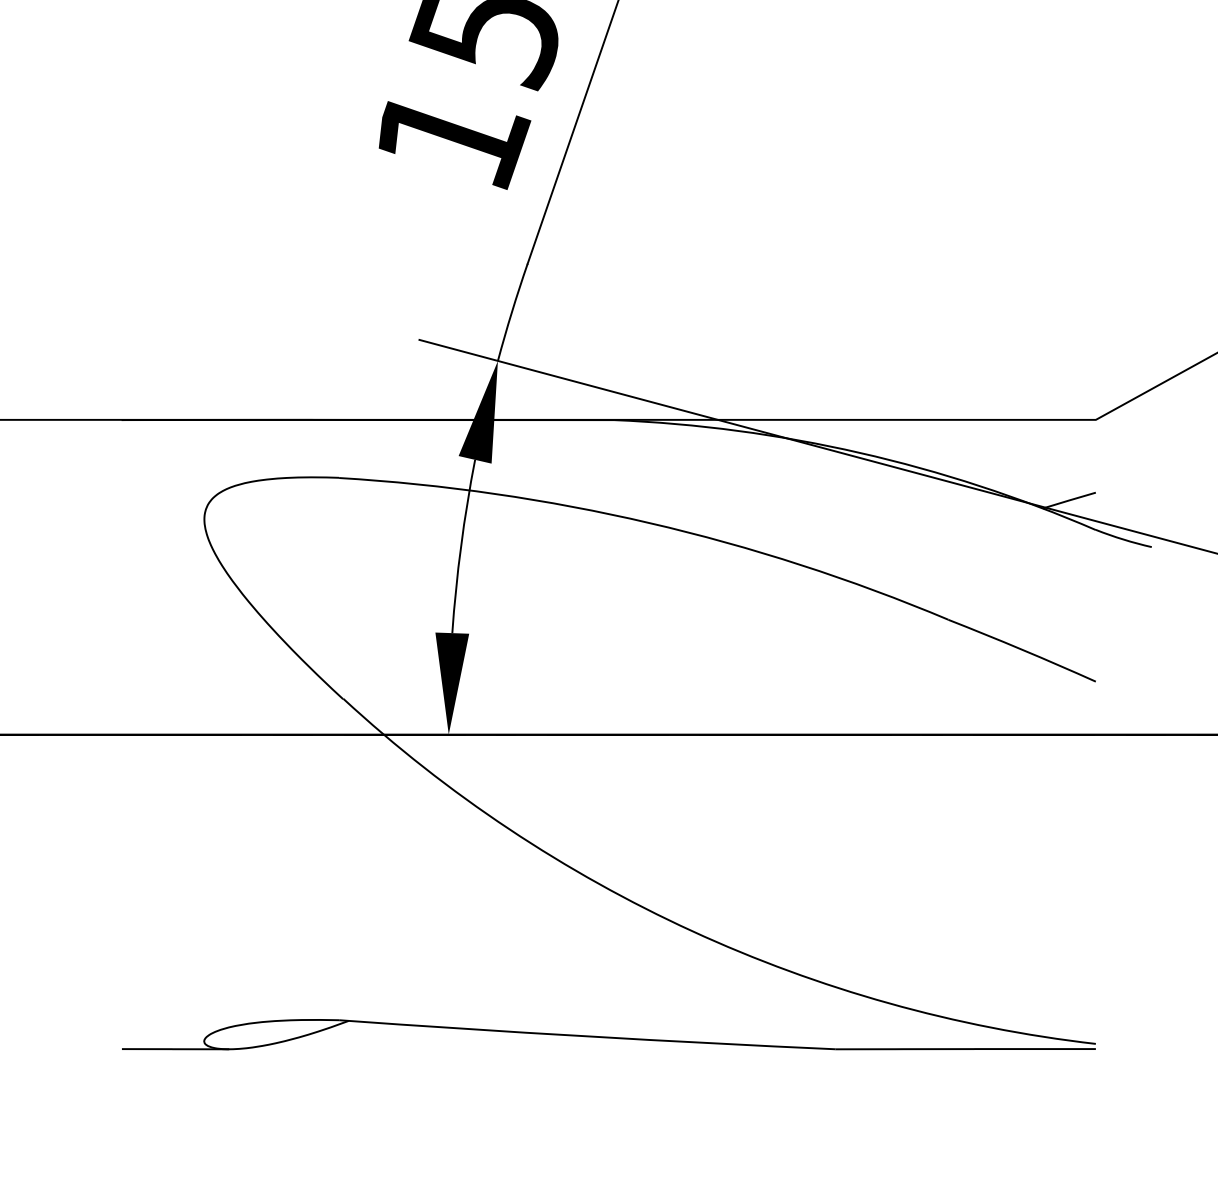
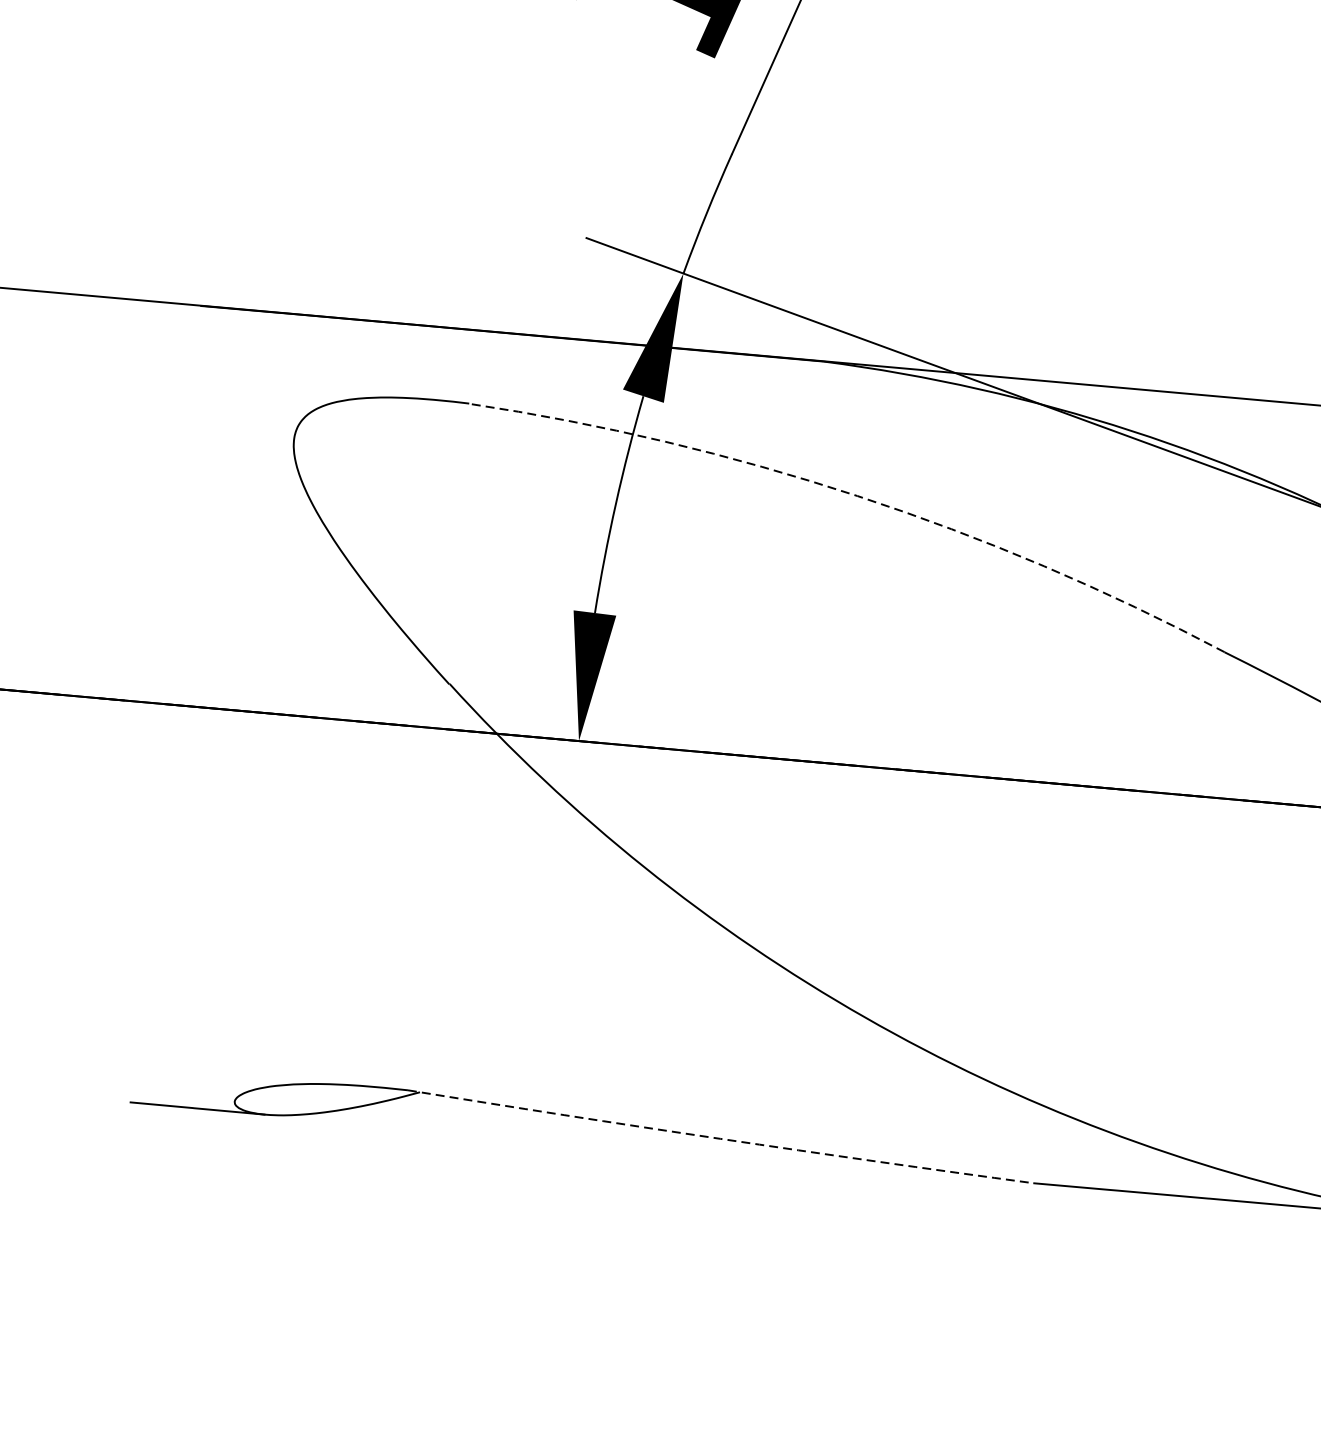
arc: (649, 523) -> (856, 496), solid -> dashed
arc: (587, 1036) -> (720, 1138), solid -> dashed

